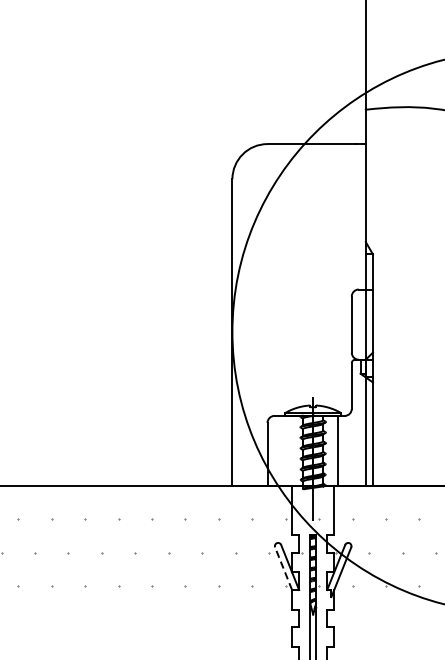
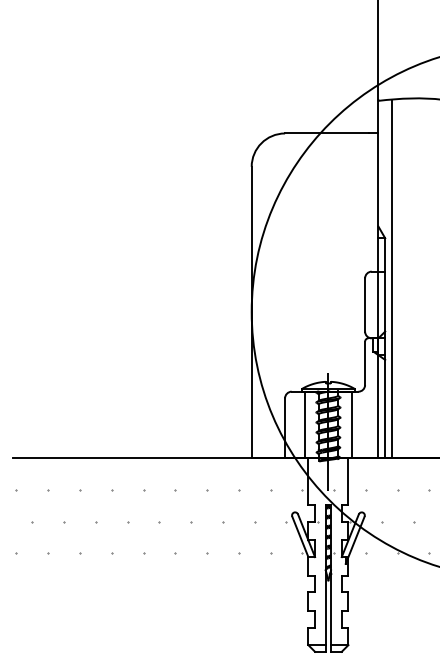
line: (379, 296) -> (391, 278), added
line: (289, 450) -> (305, 424), added
line: (283, 568) -> (300, 536), dashed -> solid

